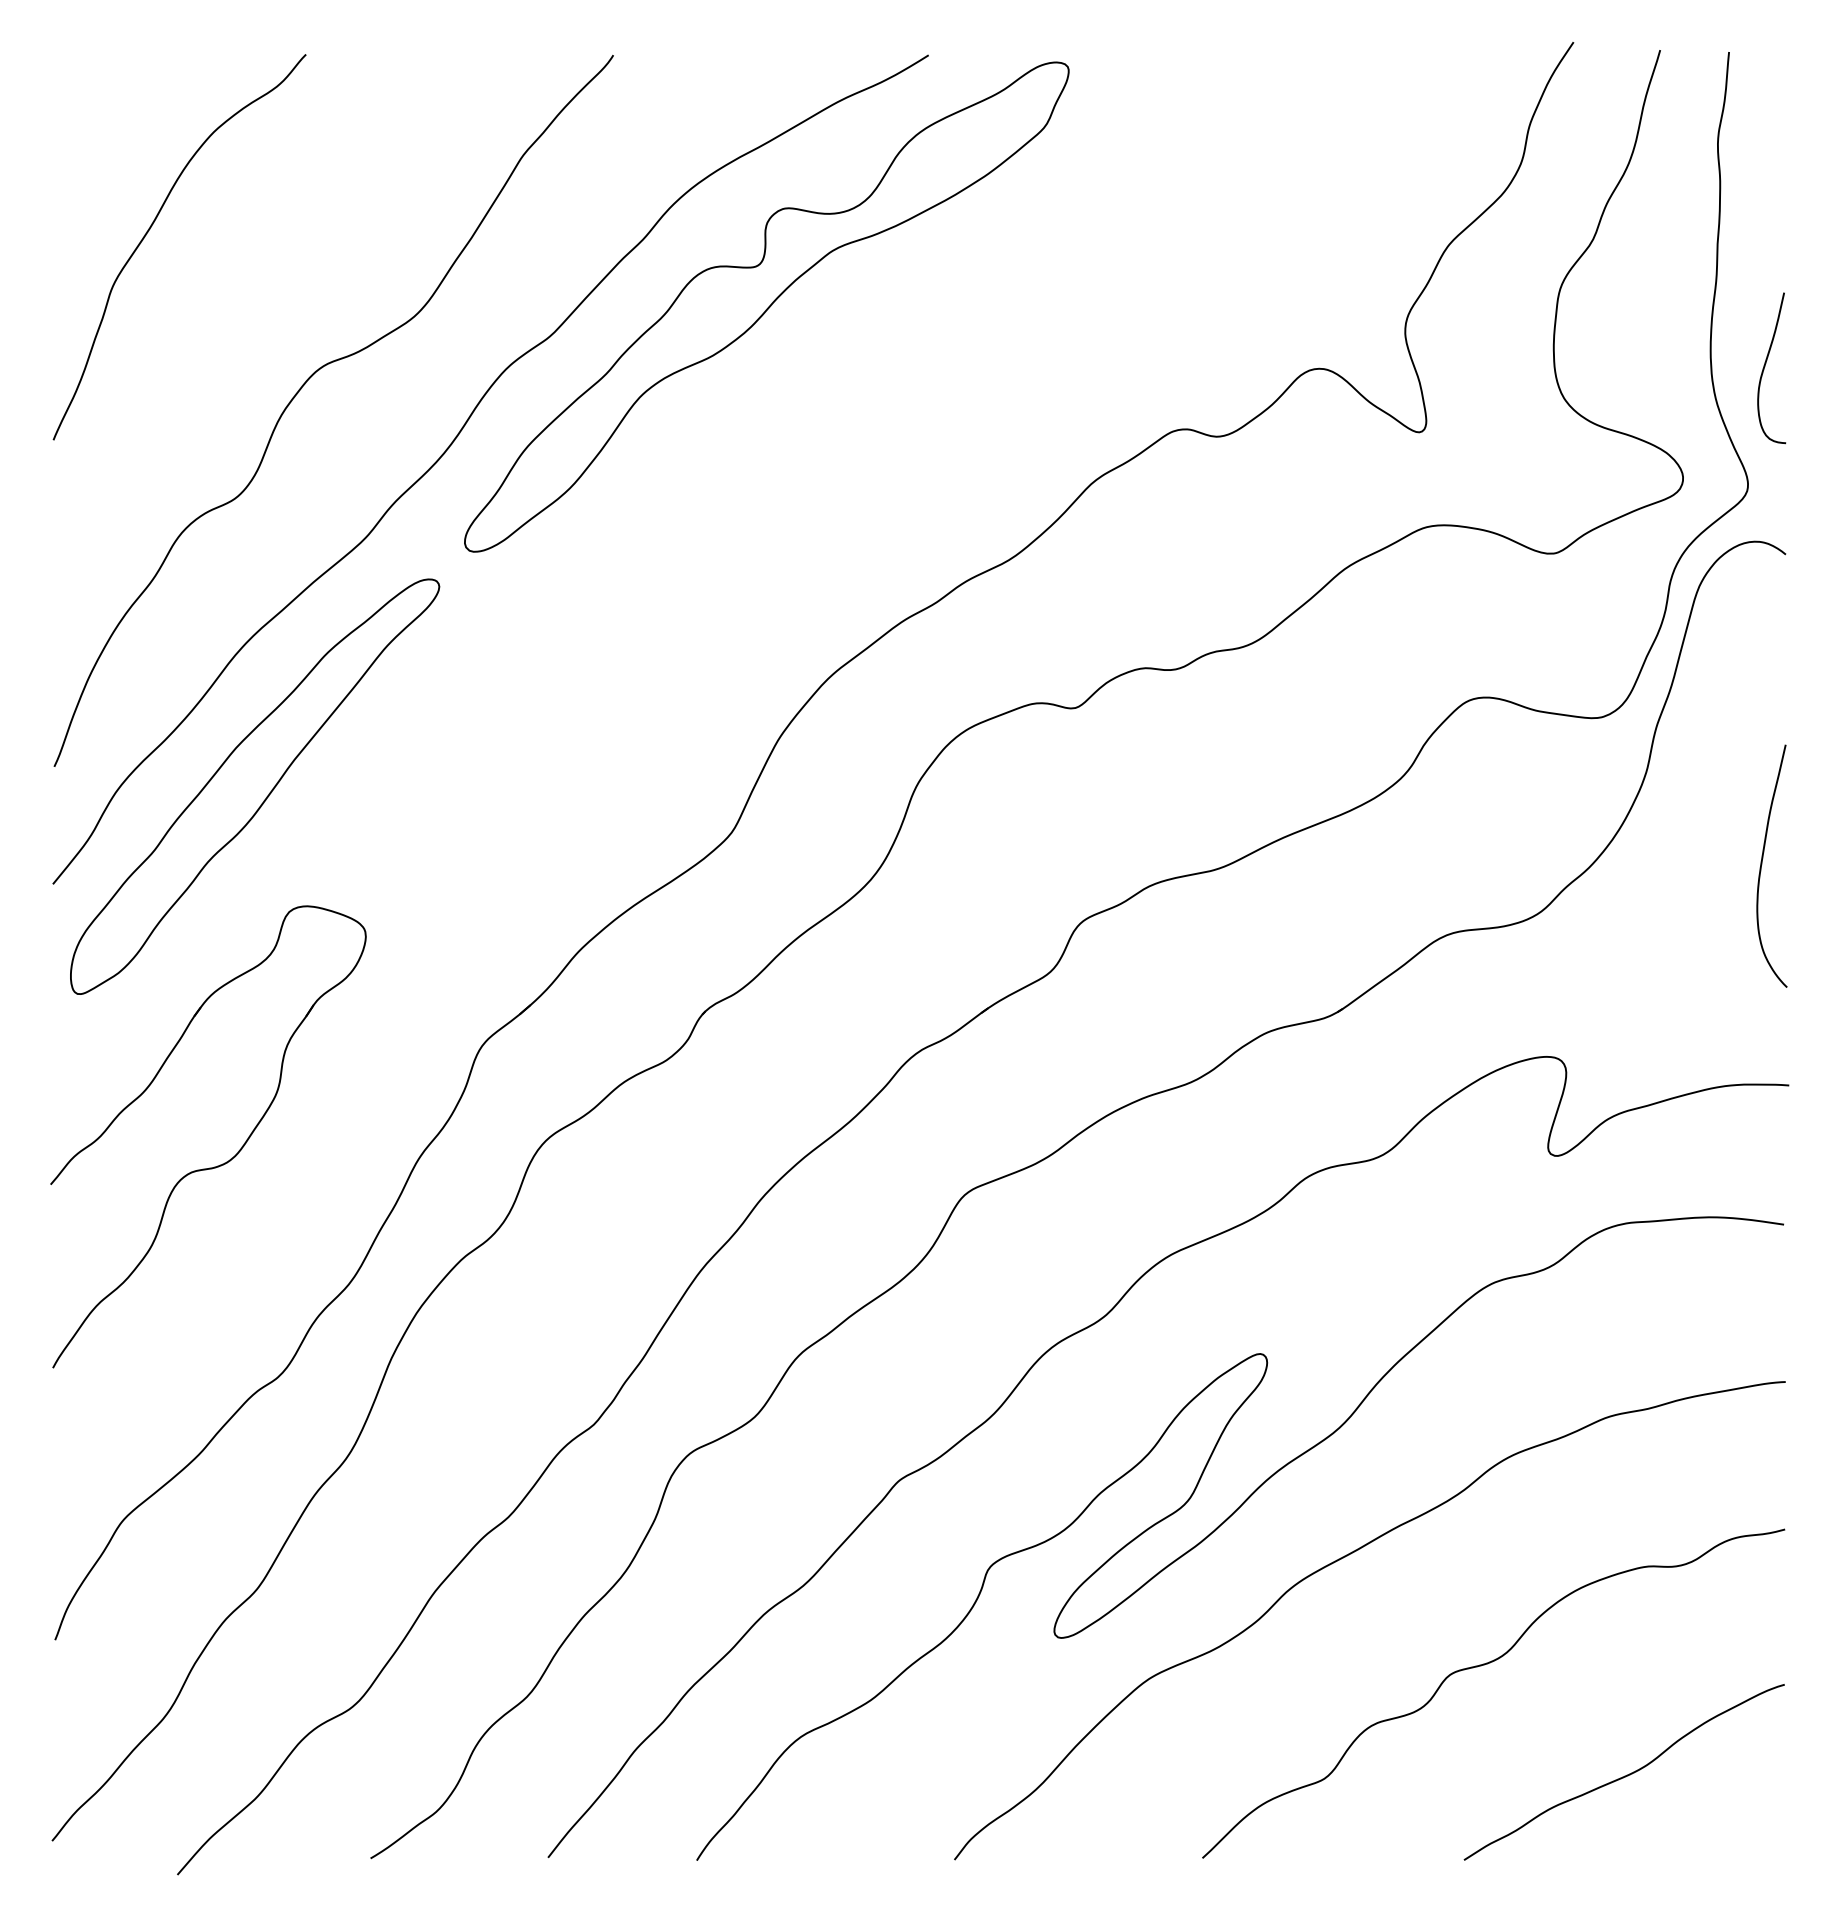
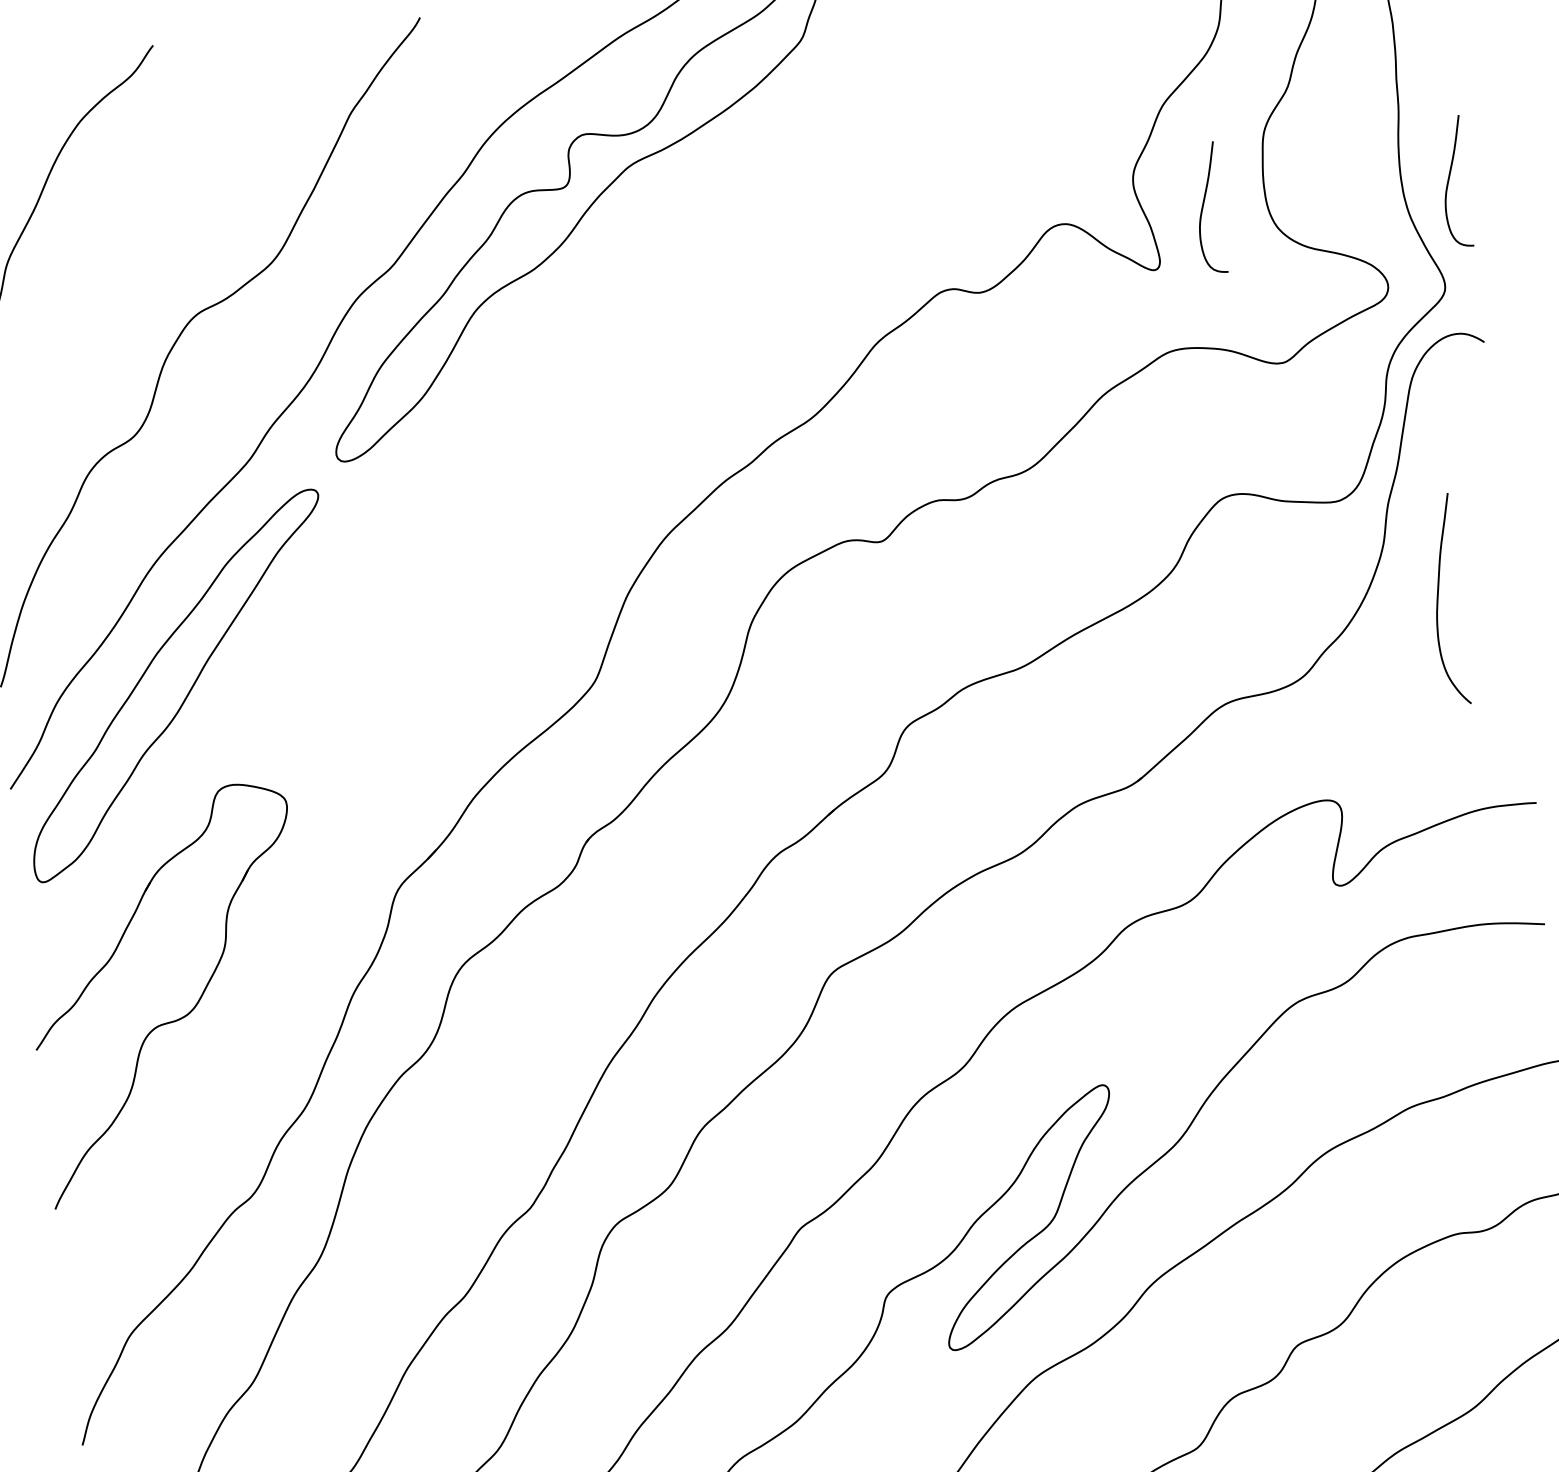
curve: (1482, 366) -> (1203, 207), added
curve: (1762, 864) -> (1438, 599), moved

